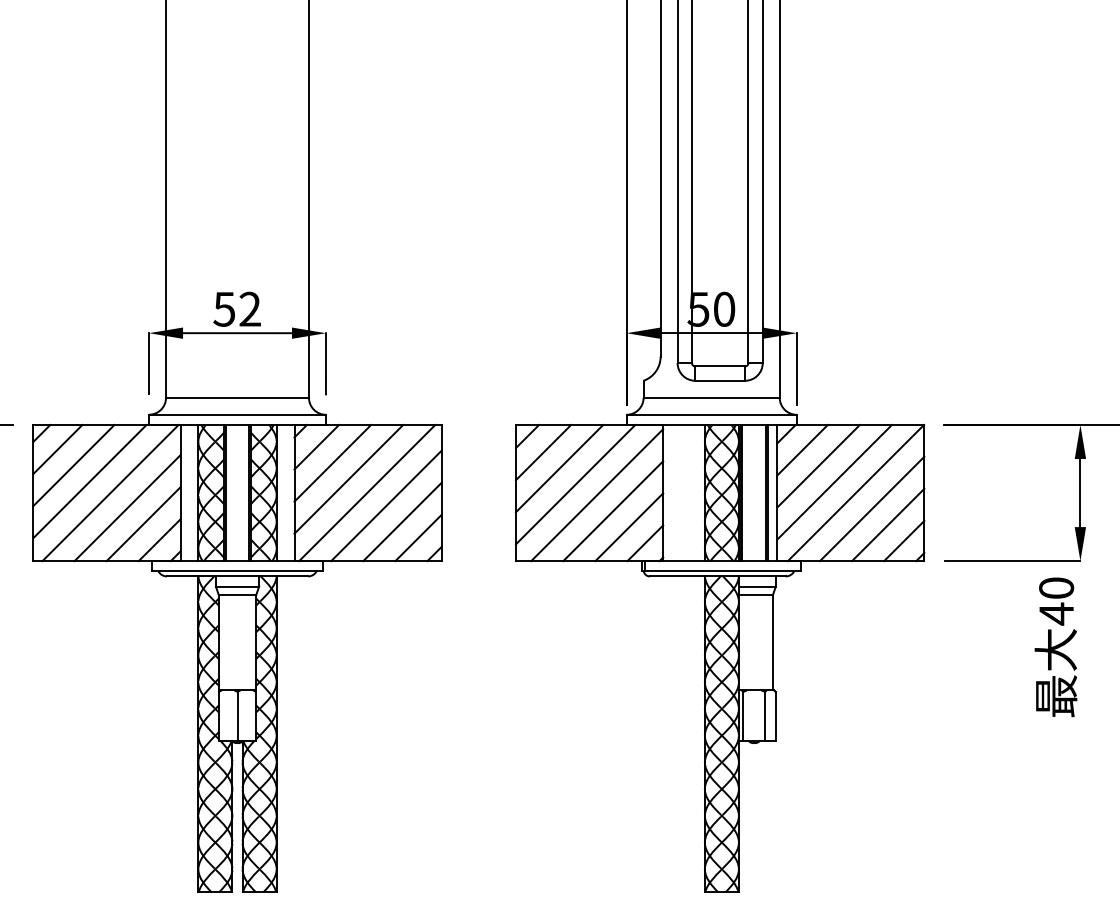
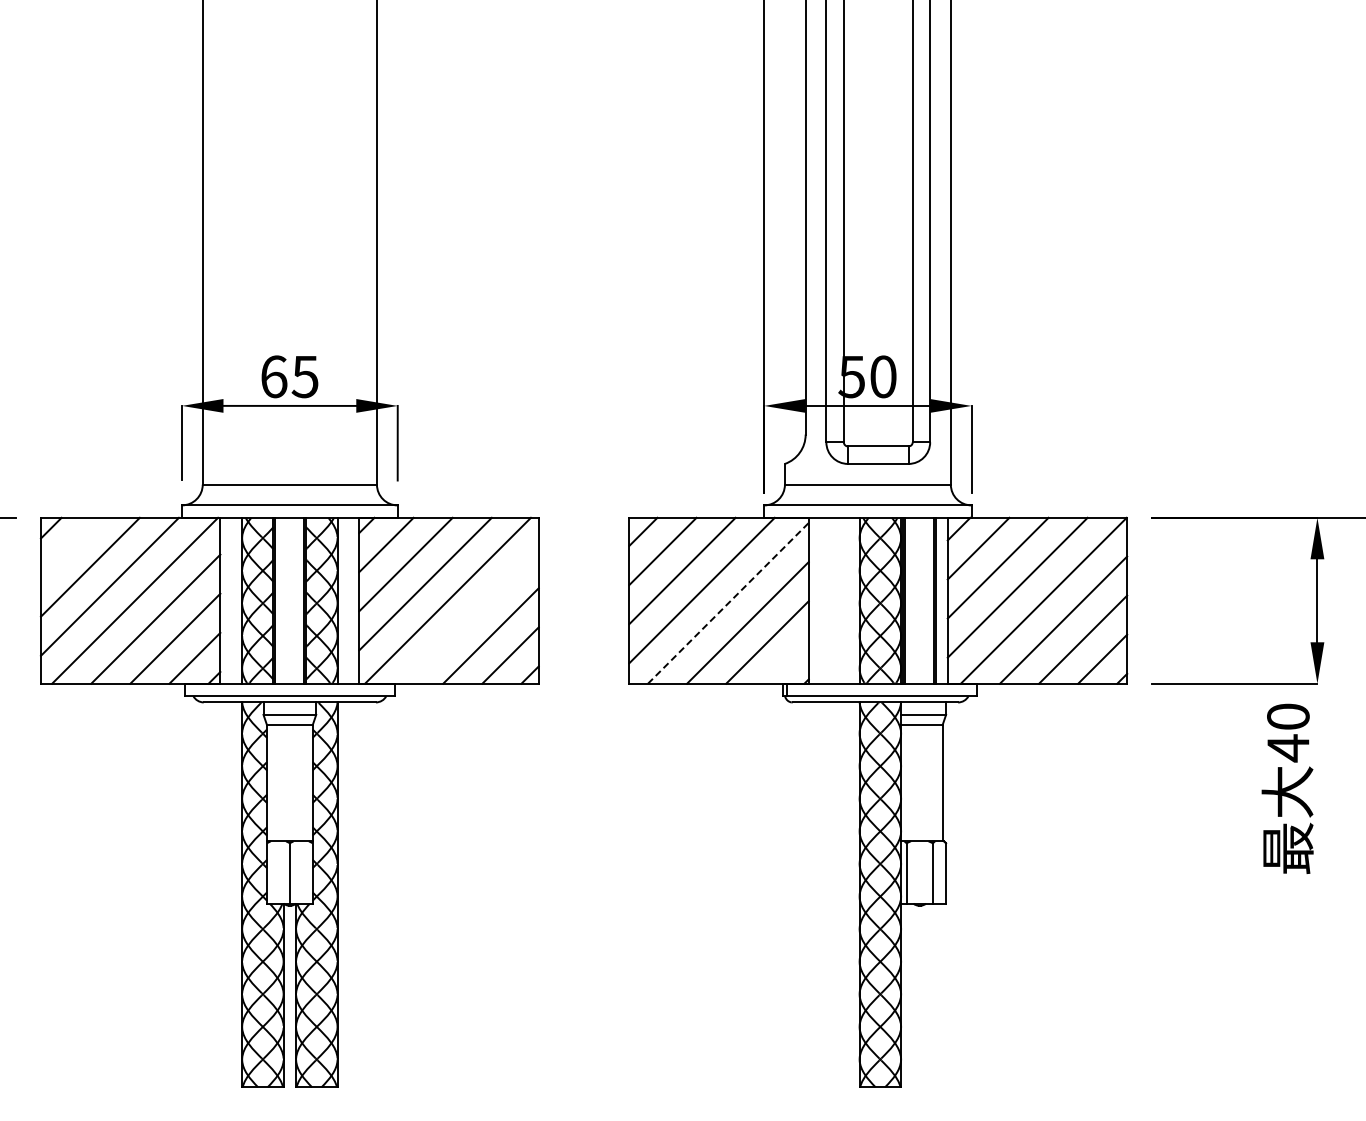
text: (237, 309) -> (289, 376), 52 -> 65
line: (57, 449) -> (70, 547), removed
line: (597, 495) -> (728, 603), solid -> dashed
line: (386, 505) -> (471, 616), removed
line: (644, 542) -> (786, 661), removed

